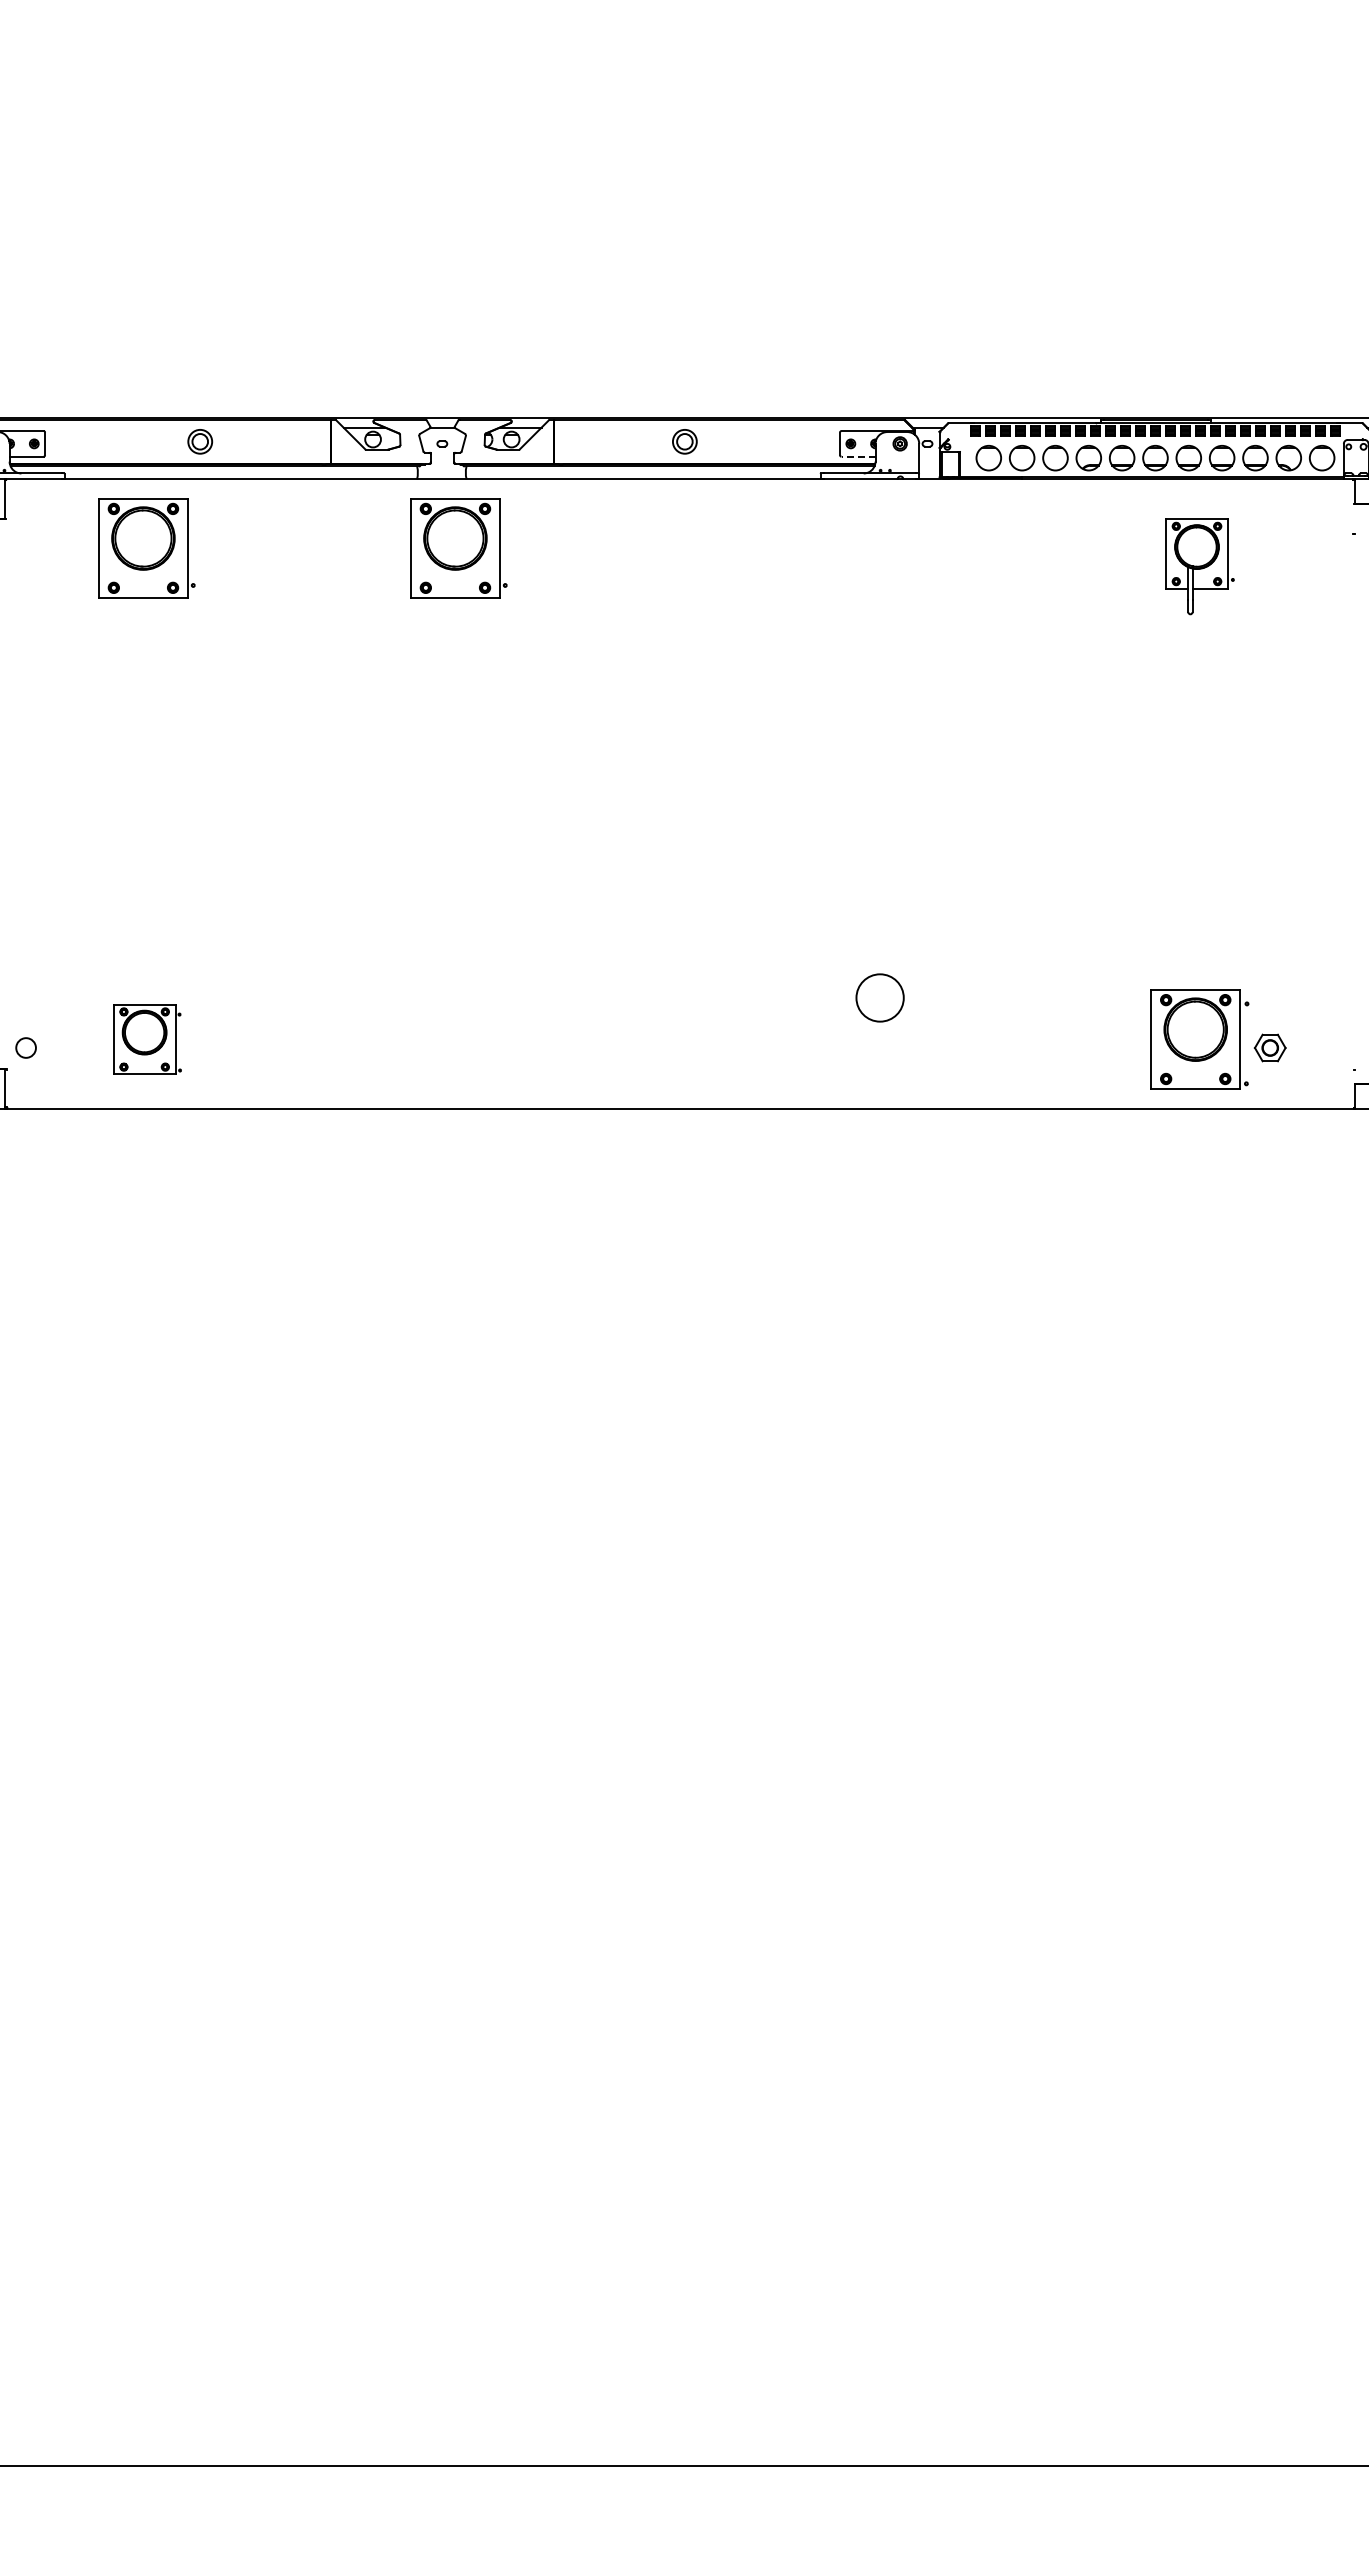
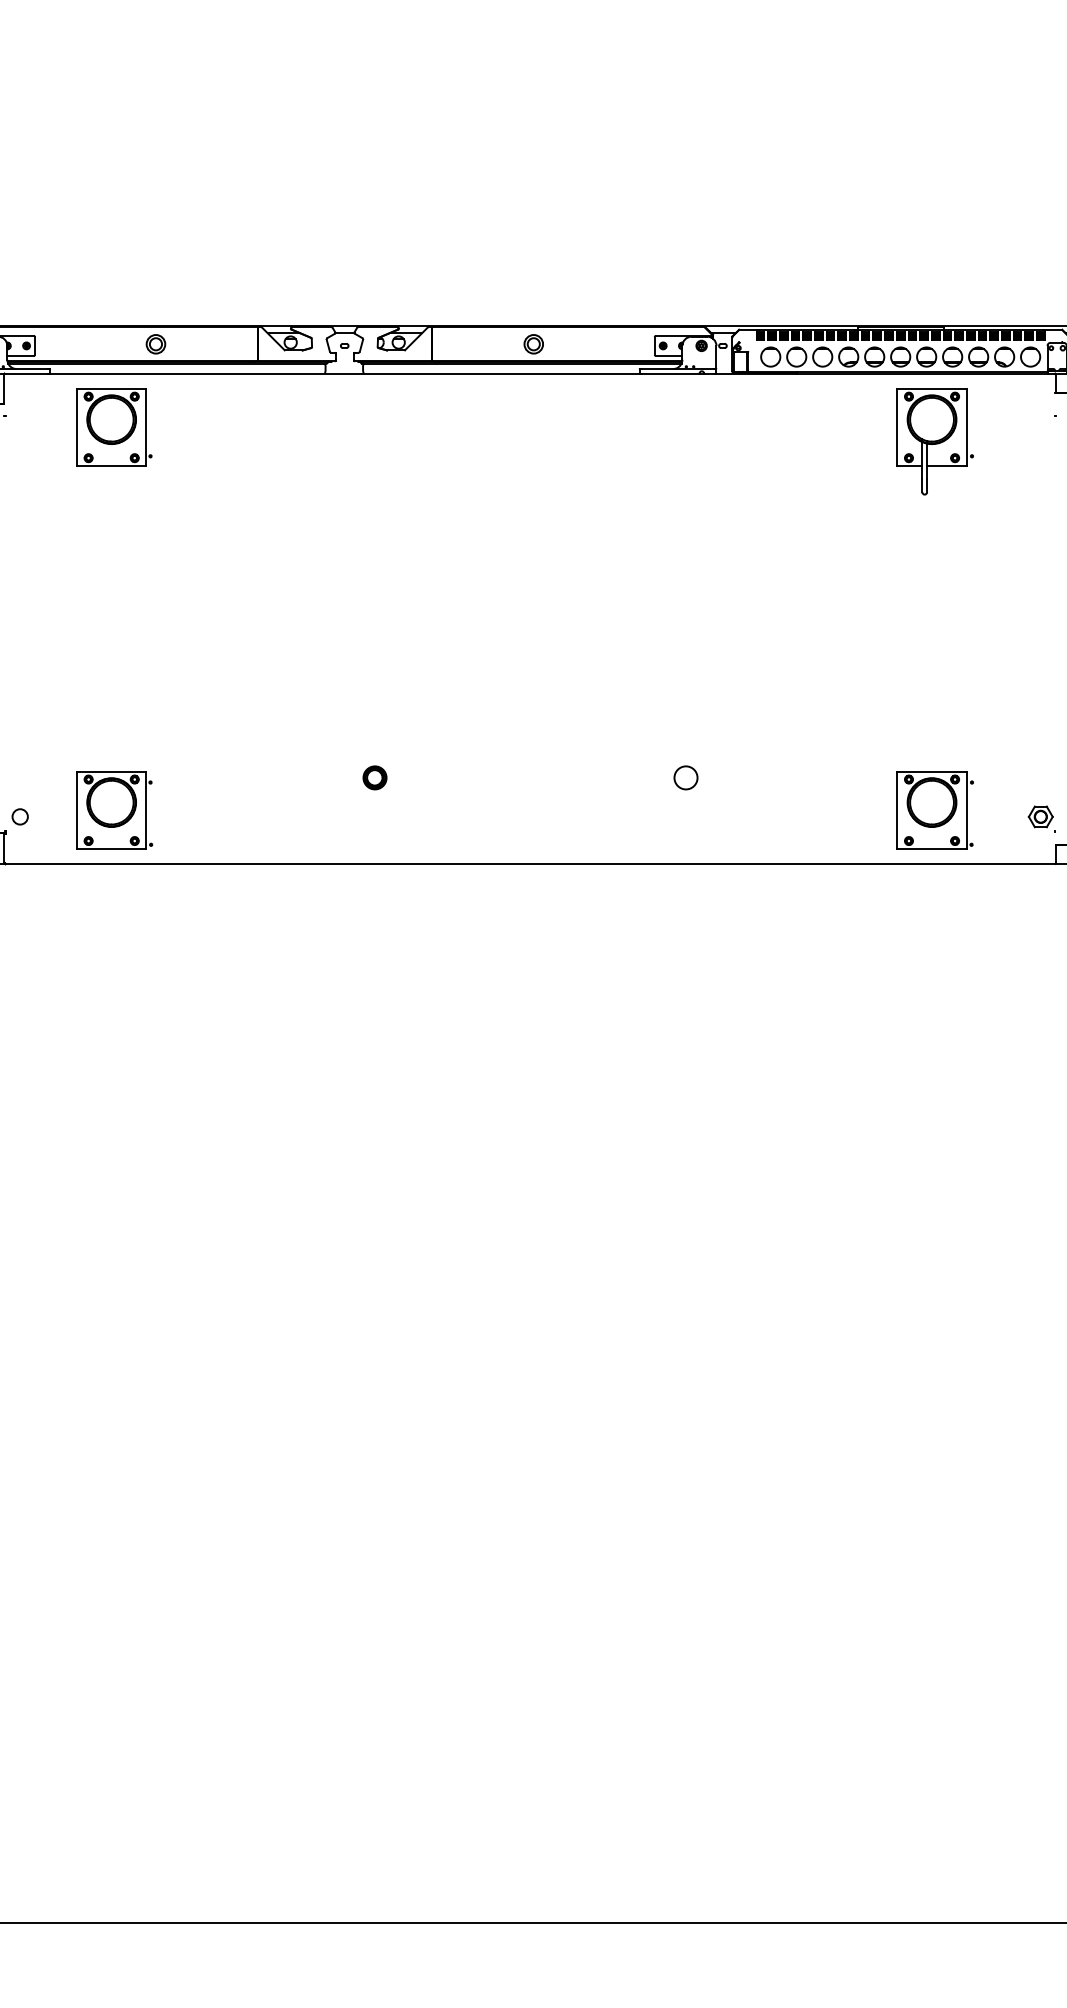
line: (858, 456) -> (669, 355), dashed -> solid
part: (458, 548) -> (357, 427), removed
part: (1199, 566) -> (934, 441), size x1.43
part: (480, 997) -> (374, 777), added
circle: (879, 997) -> (685, 777), size x0.62
part: (147, 1039) -> (114, 810), size x1.43
part: (1269, 1047) -> (1040, 816), moved

